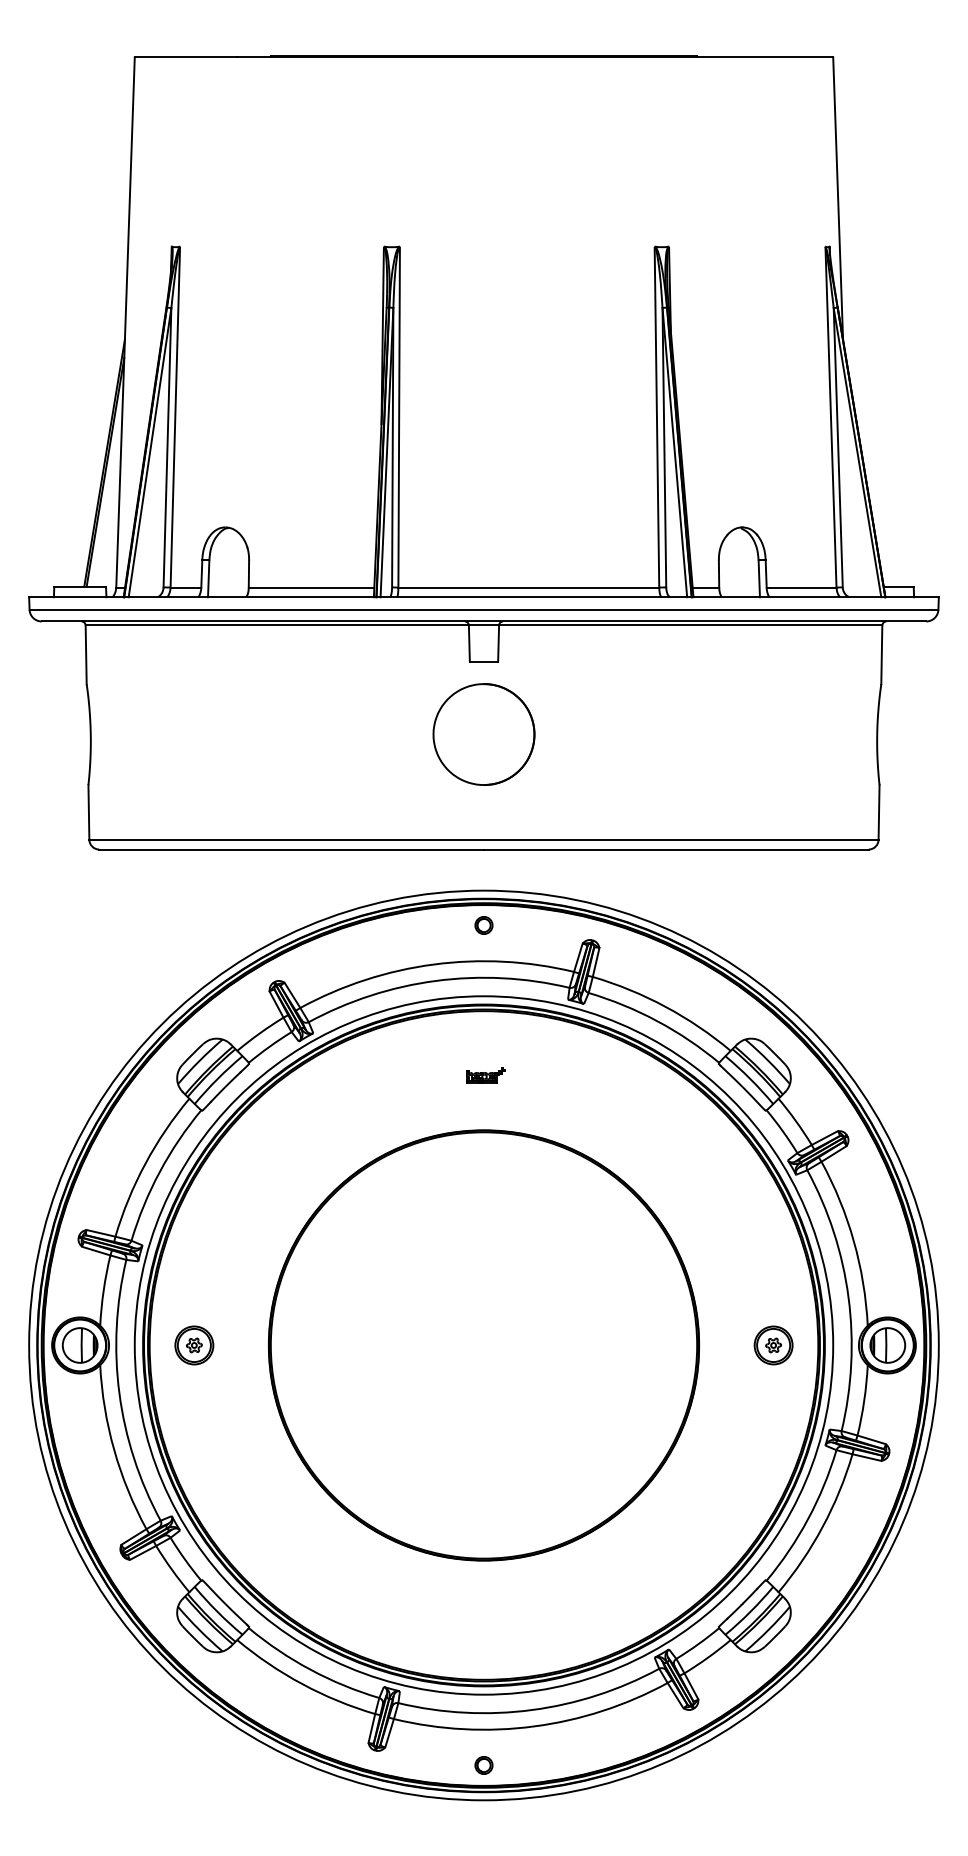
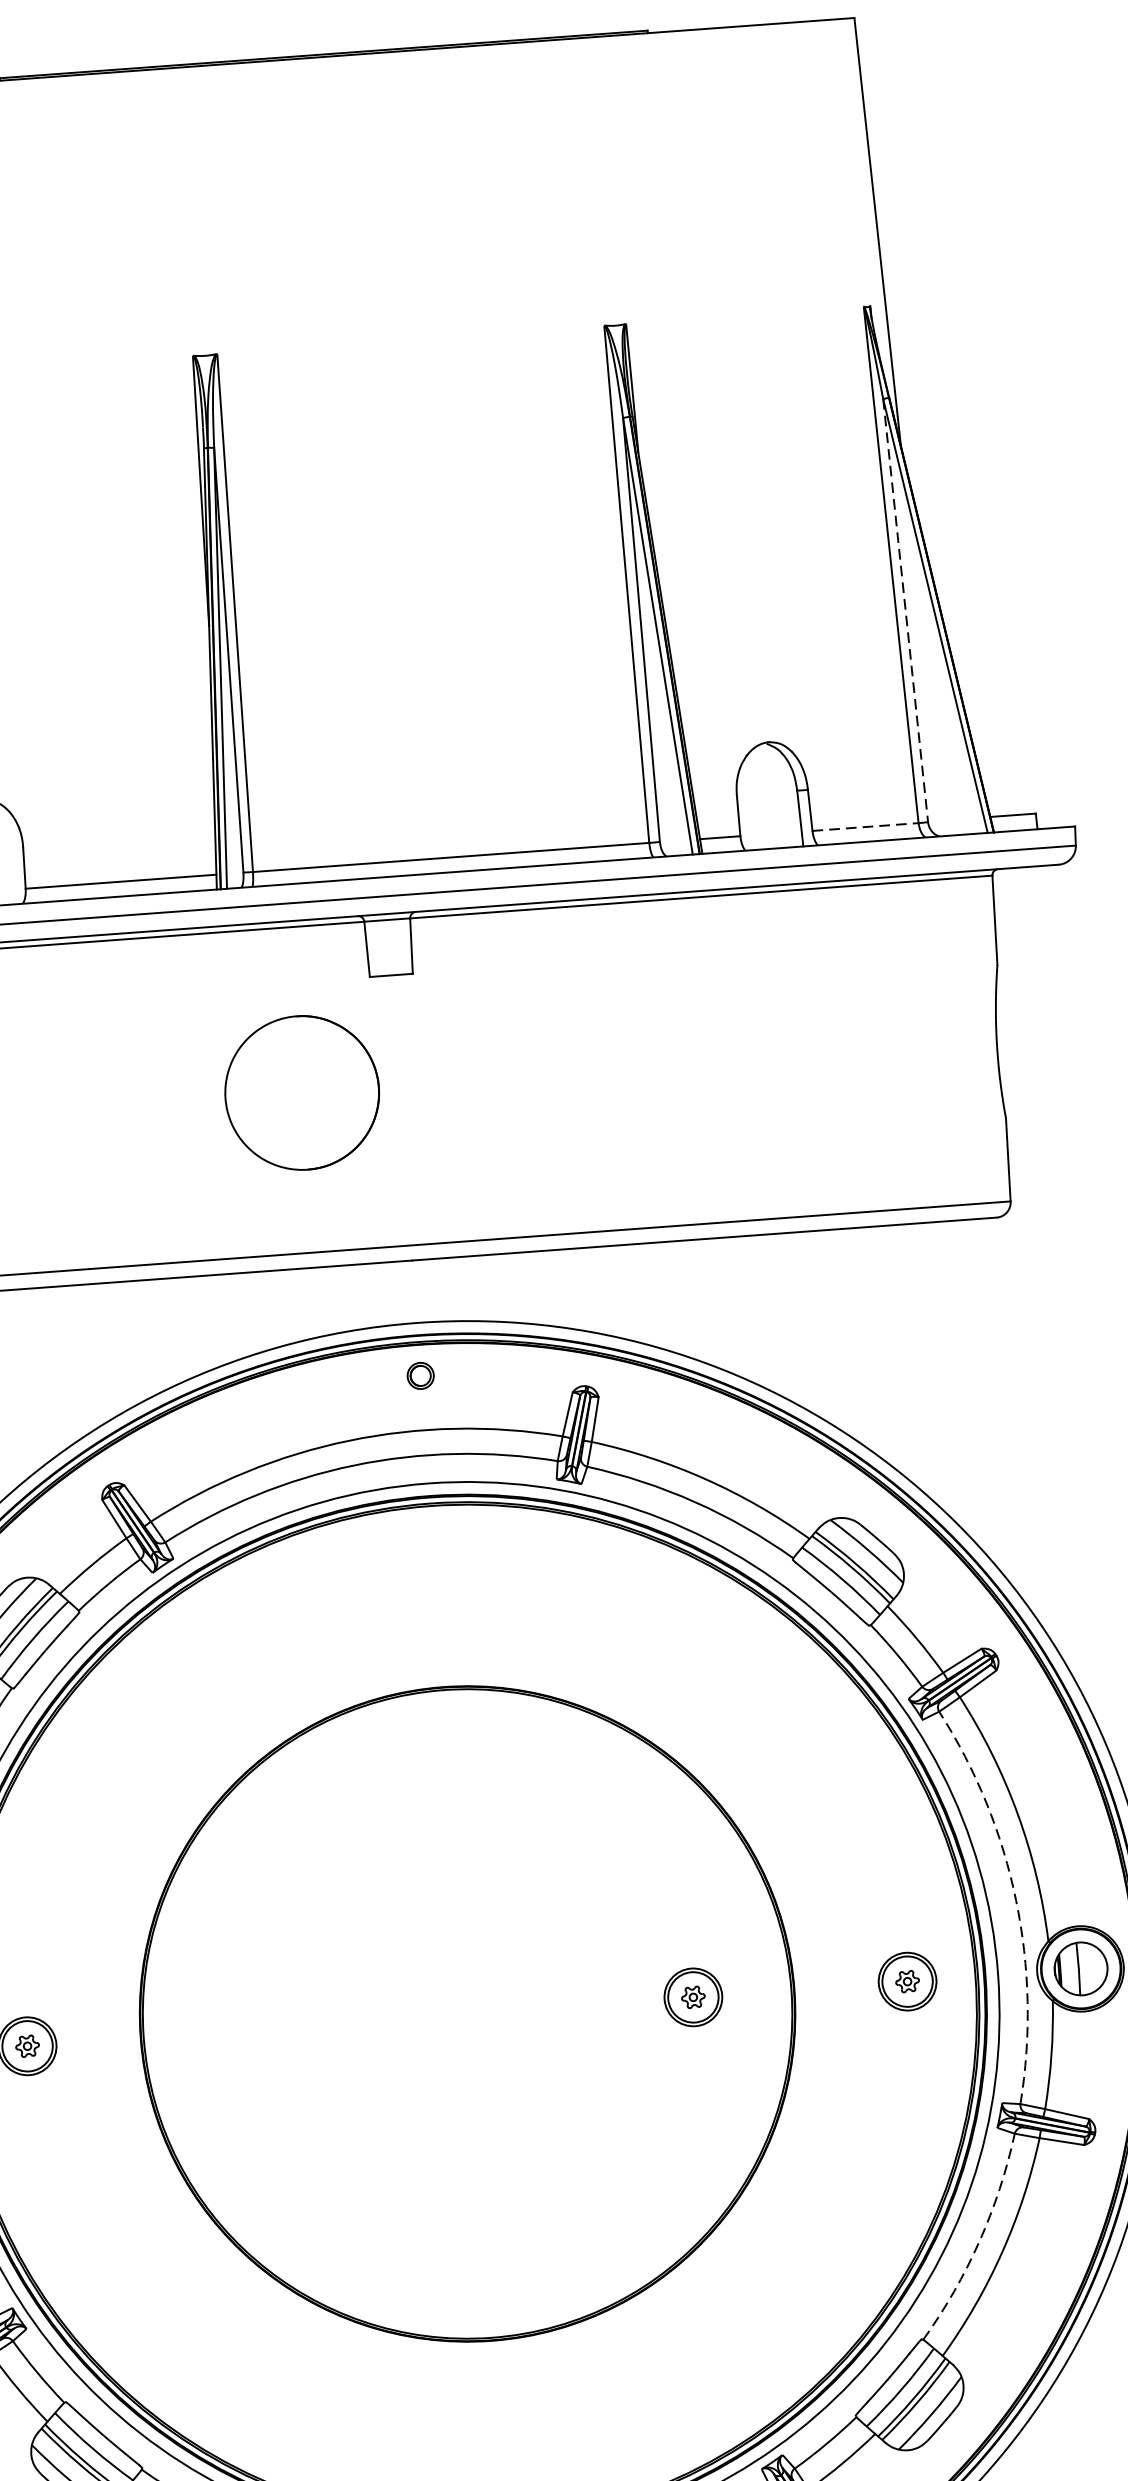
line: (838, 447) -> (905, 610), solid -> dashed
line: (801, 587) -> (865, 827), solid -> dashed
part: (483, 734) -> (301, 1092), moved
part: (485, 1075) -> (439, 1603), removed
arc: (848, 1297) -> (1016, 1900), solid -> dashed
part: (632, 1345) -> (693, 1997), added
arc: (808, 1518) -> (979, 2240), solid -> dashed

